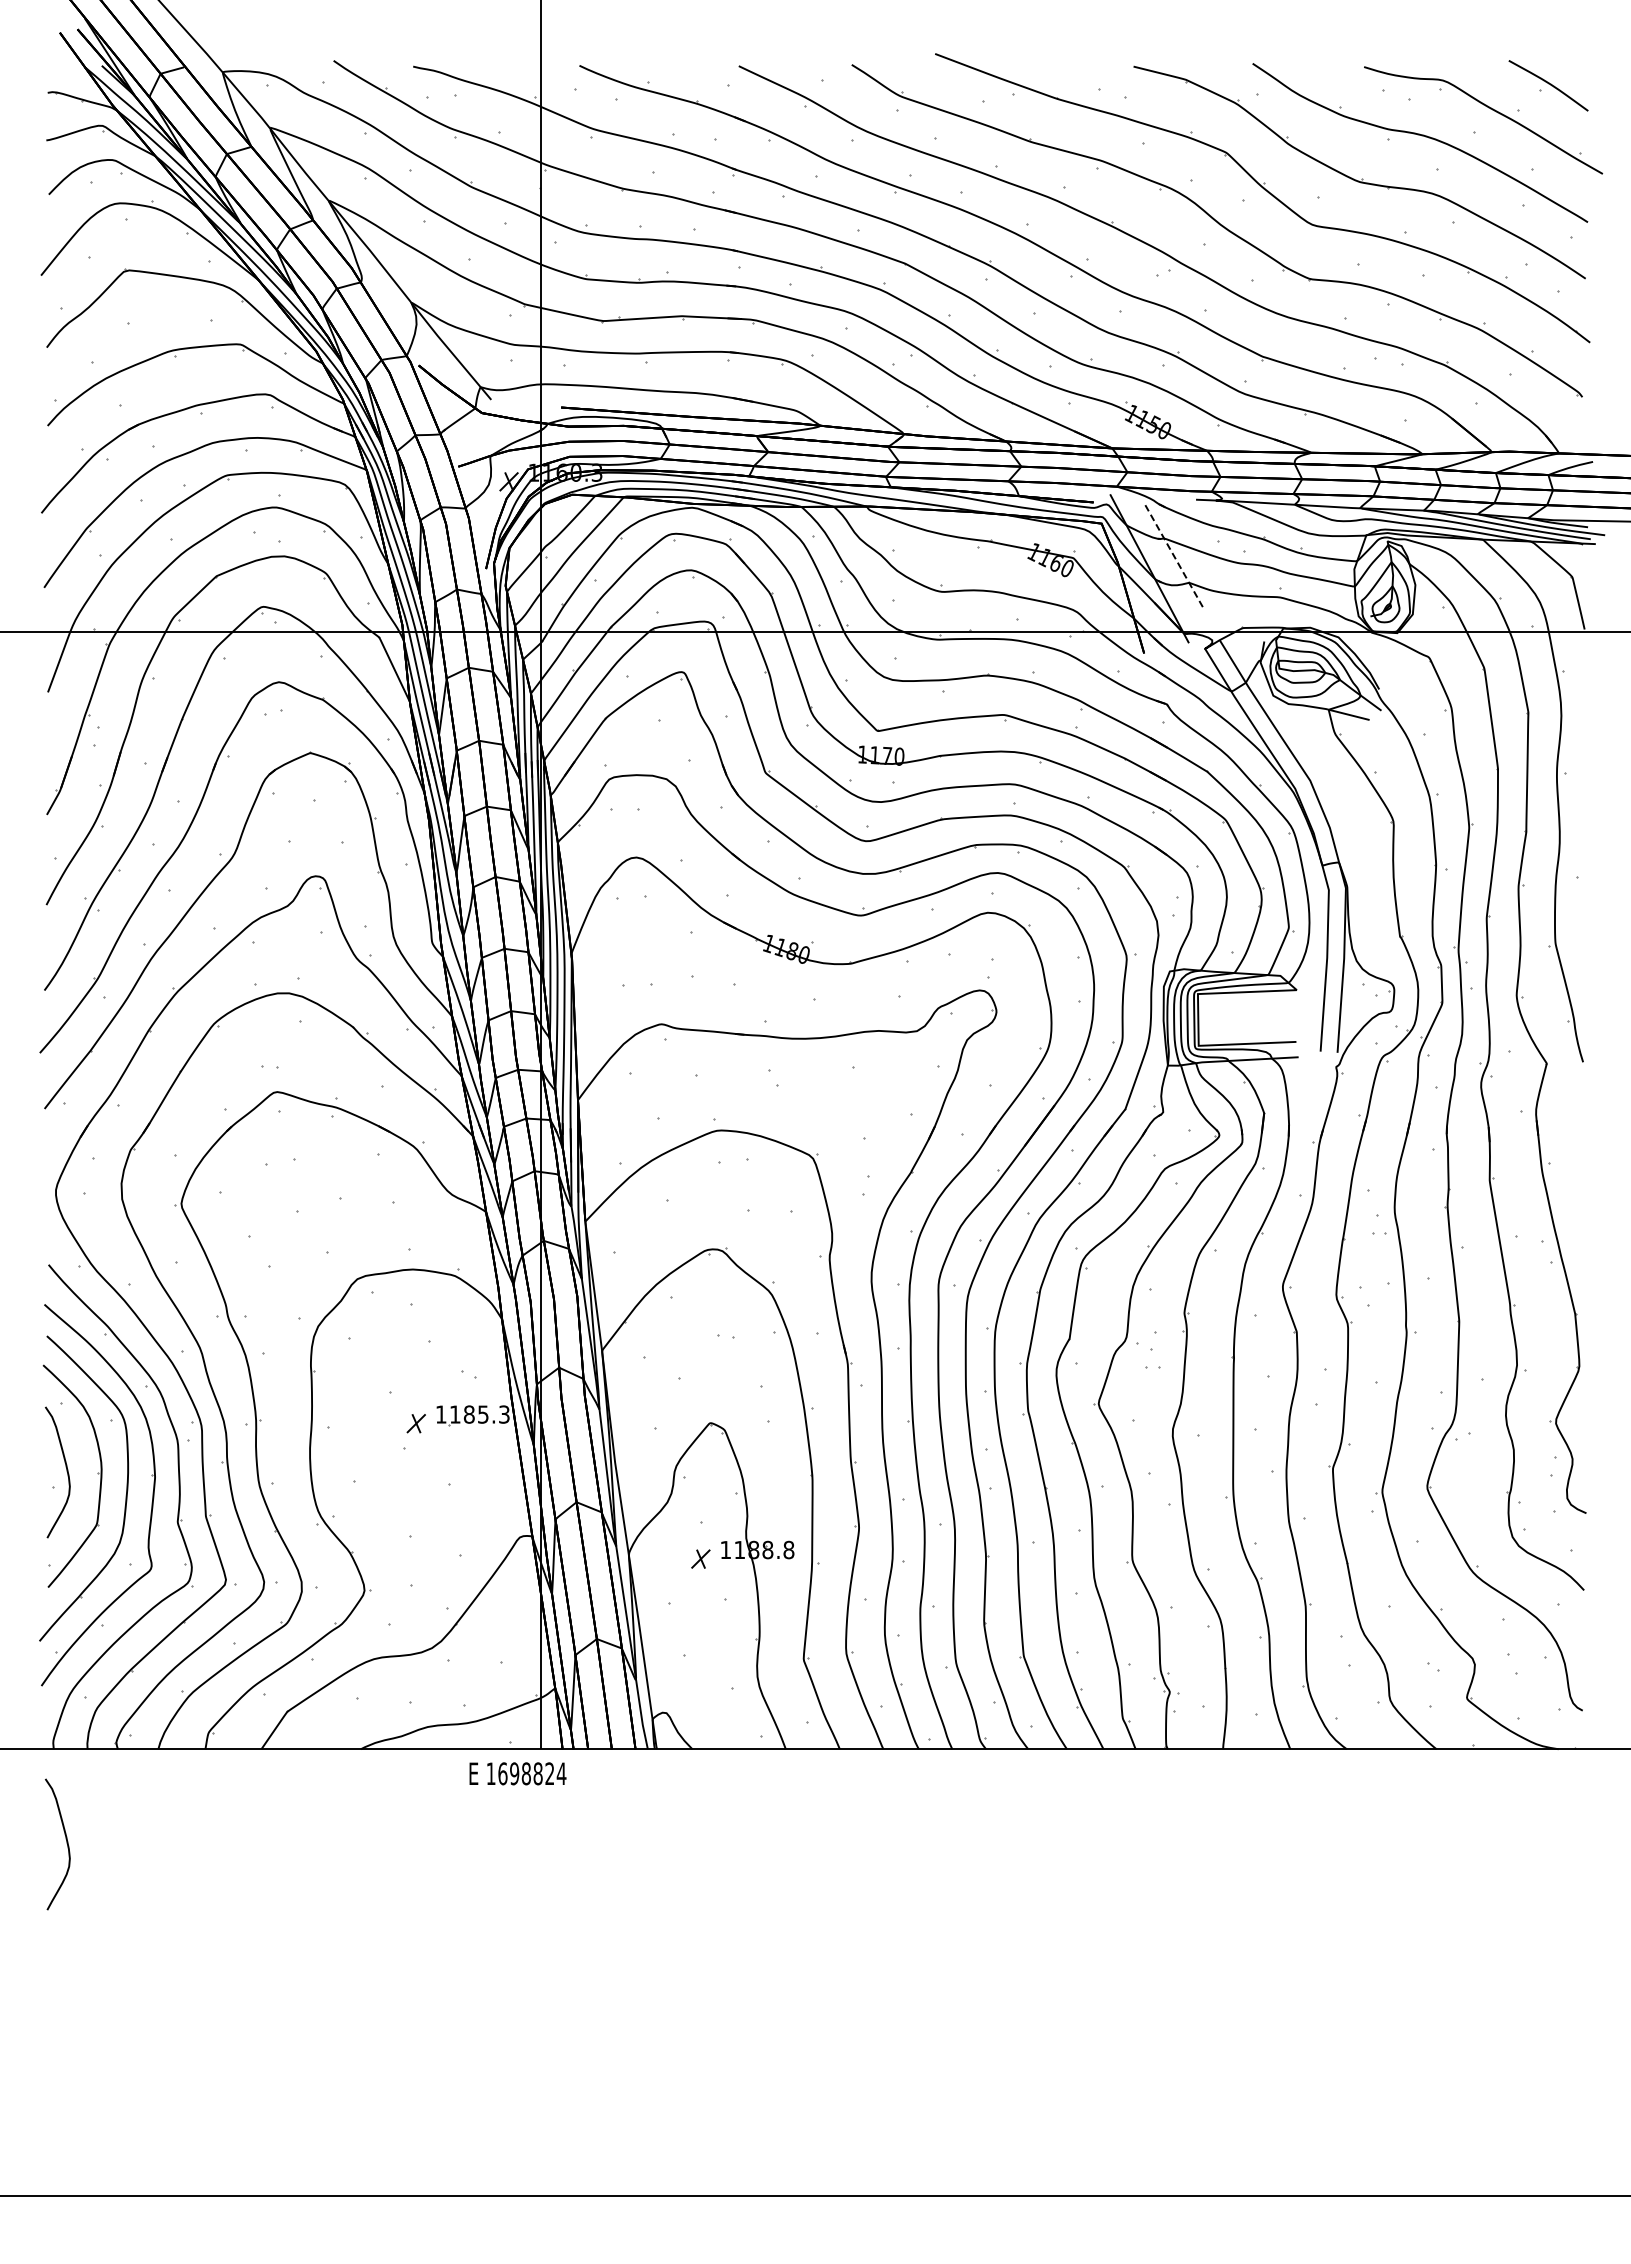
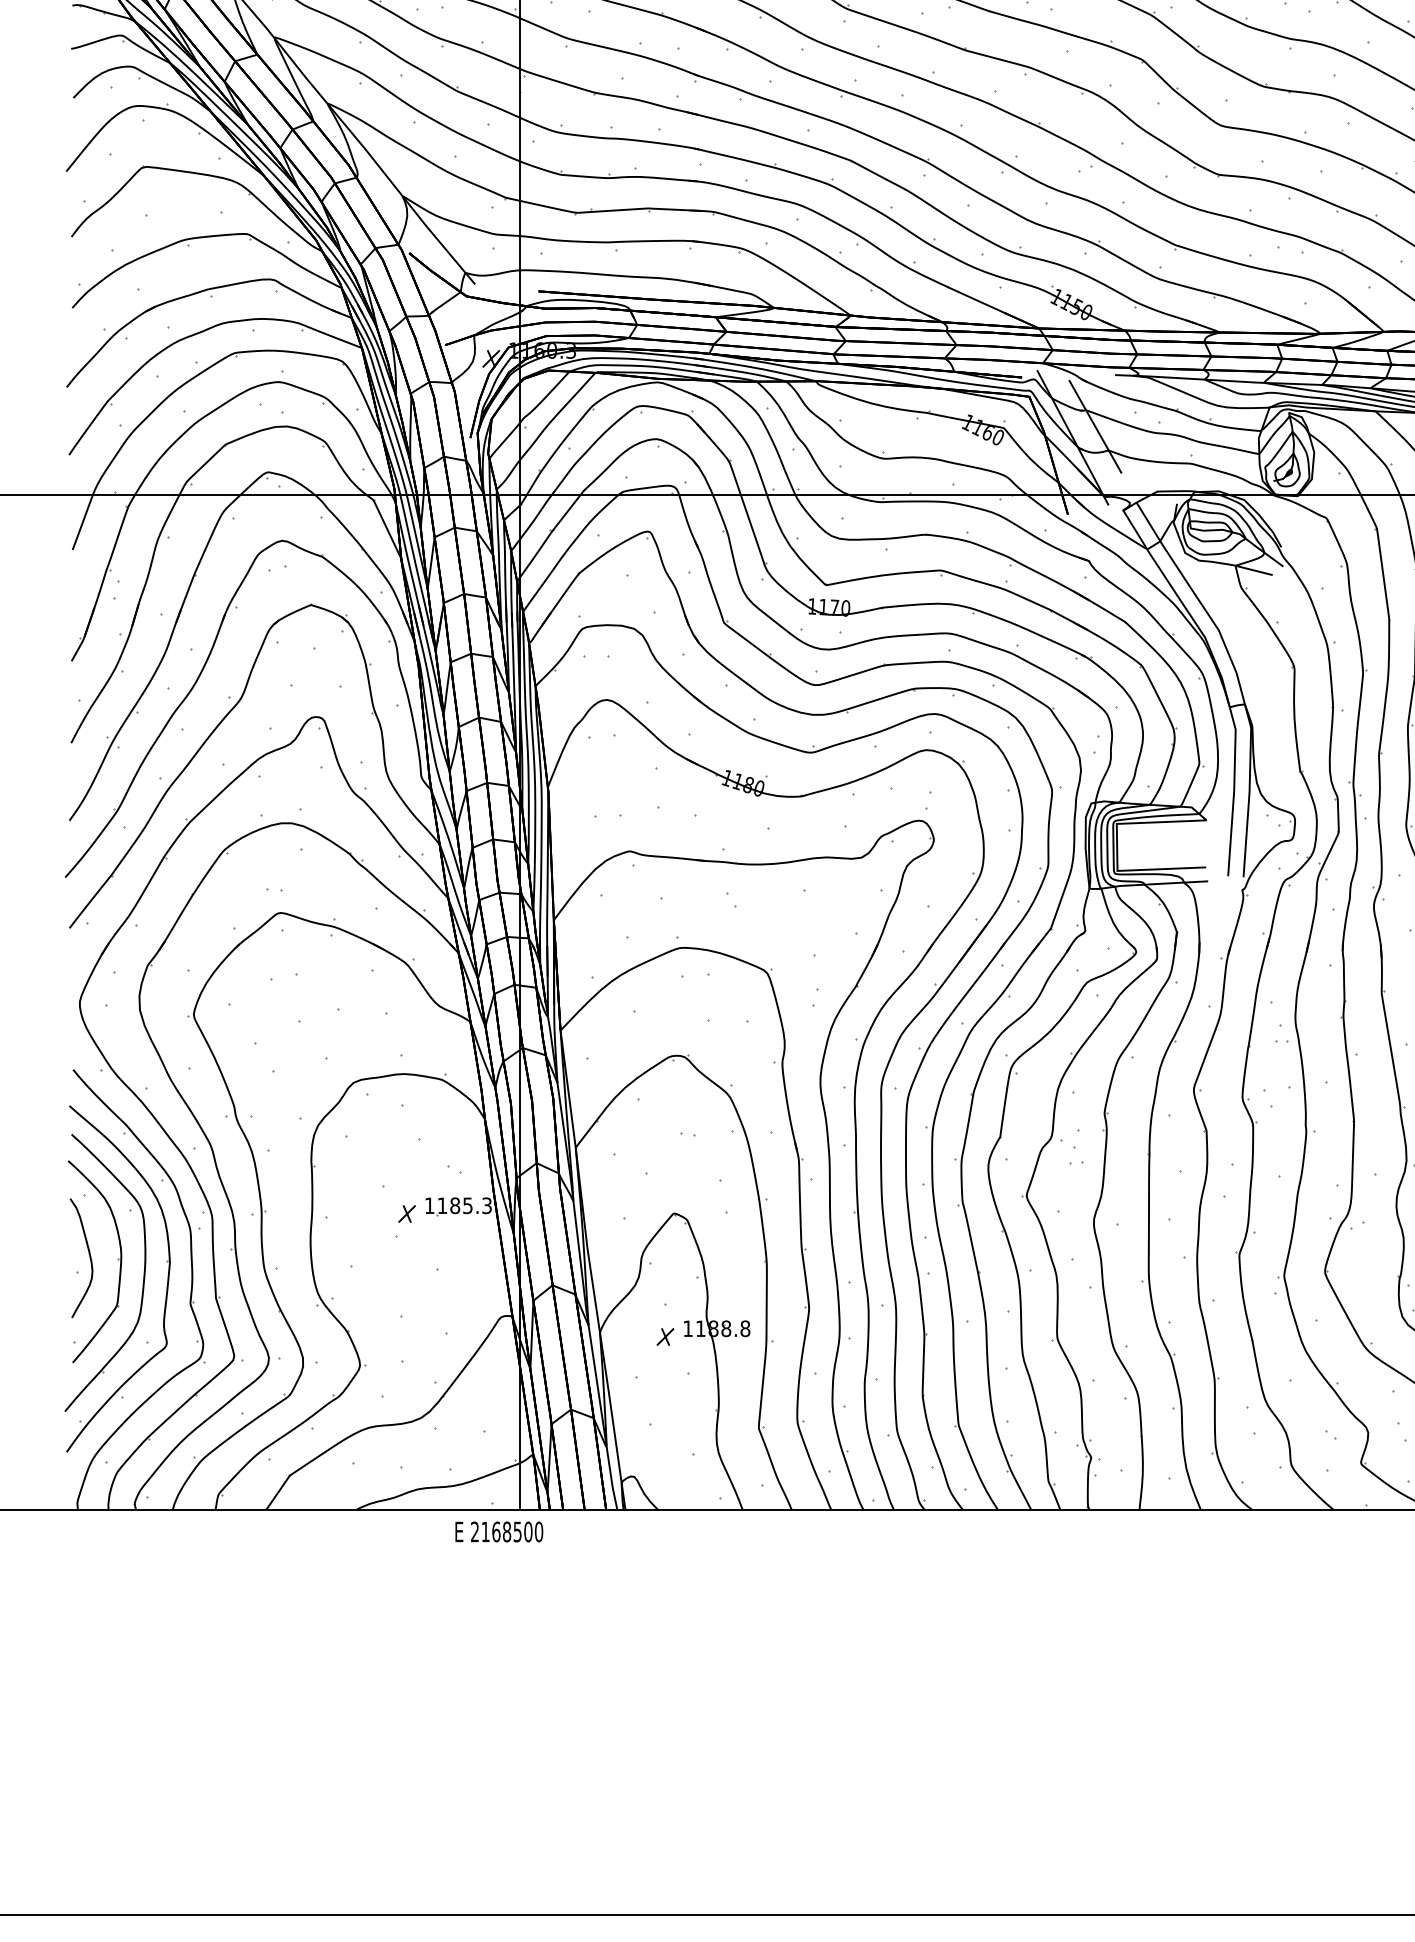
line: (1174, 557) -> (1095, 427), dashed -> solid
text: (526, 1773) -> (507, 1531), 1698824 -> 2168500
curve: (66, 1843) -> (89, 1595), removed

